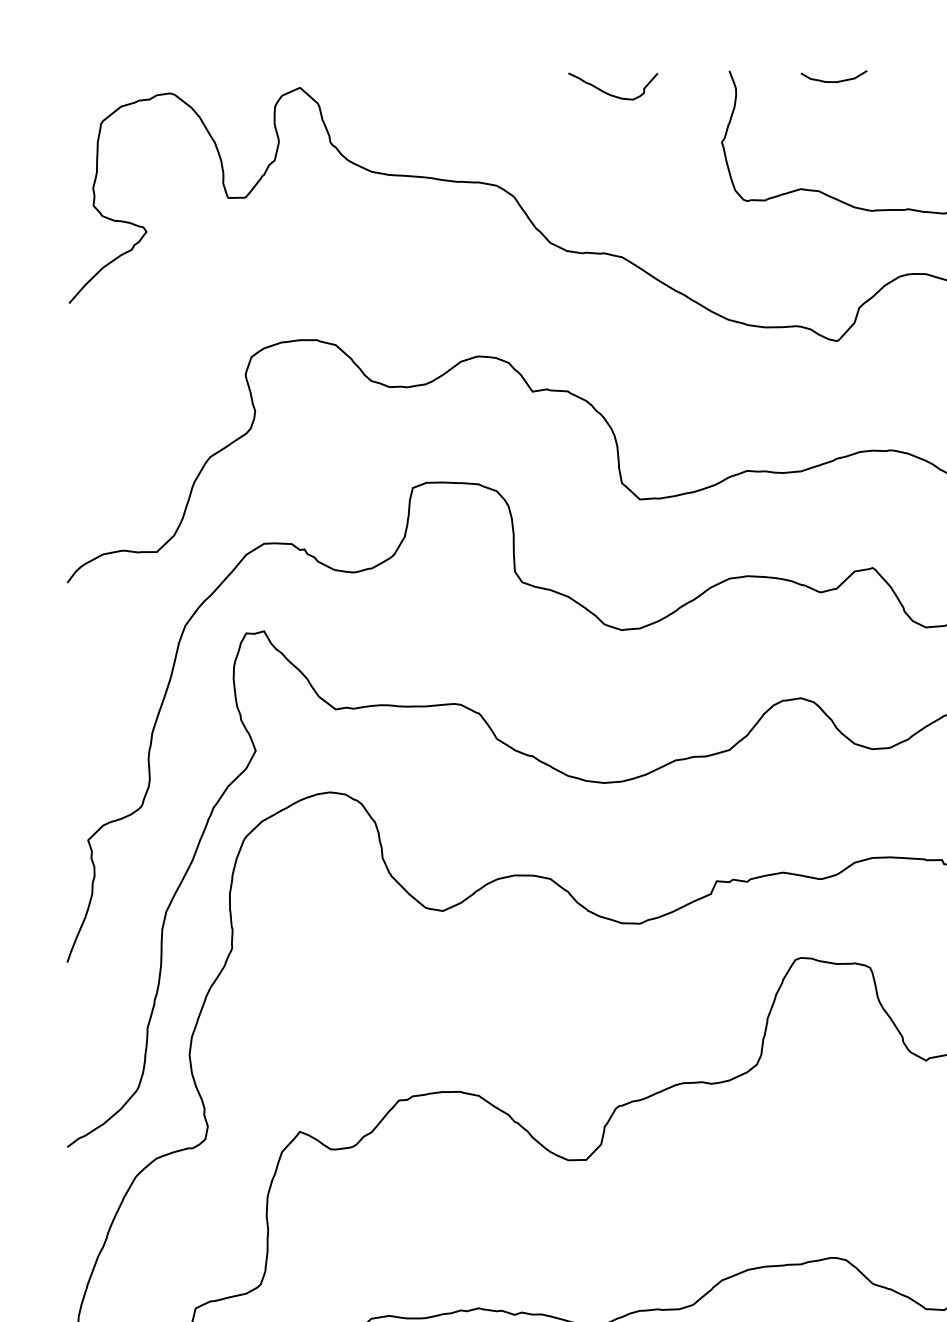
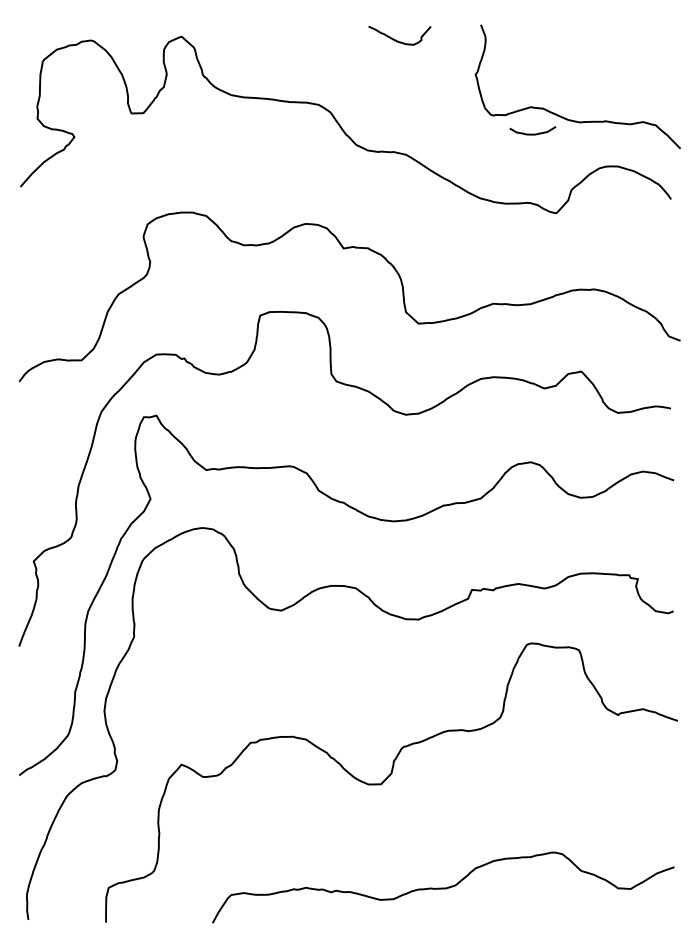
curve: (833, 80) -> (532, 133), moved

